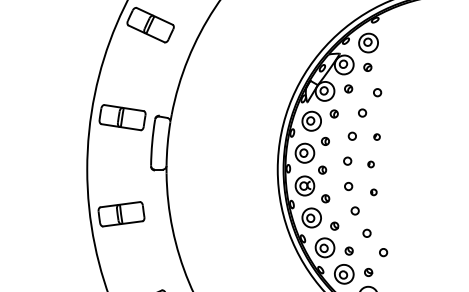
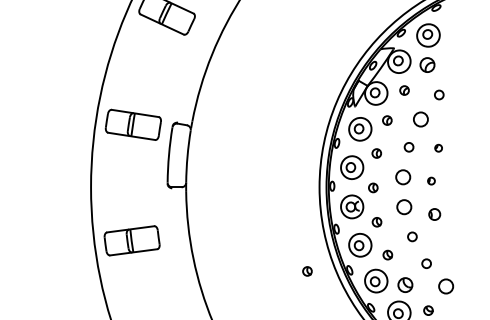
part: (367, 66) -> (427, 63), size x1.6
circle: (362, 112) -> (421, 118), size x1.6
circle: (347, 160) -> (403, 176), size x1.6
circle: (348, 186) -> (404, 207), size x1.6
part: (373, 192) -> (434, 214), size x1.6
part: (267, 239) -> (307, 271), added
part: (348, 250) -> (404, 284), size x1.6
circle: (383, 252) -> (446, 286), size x1.6

